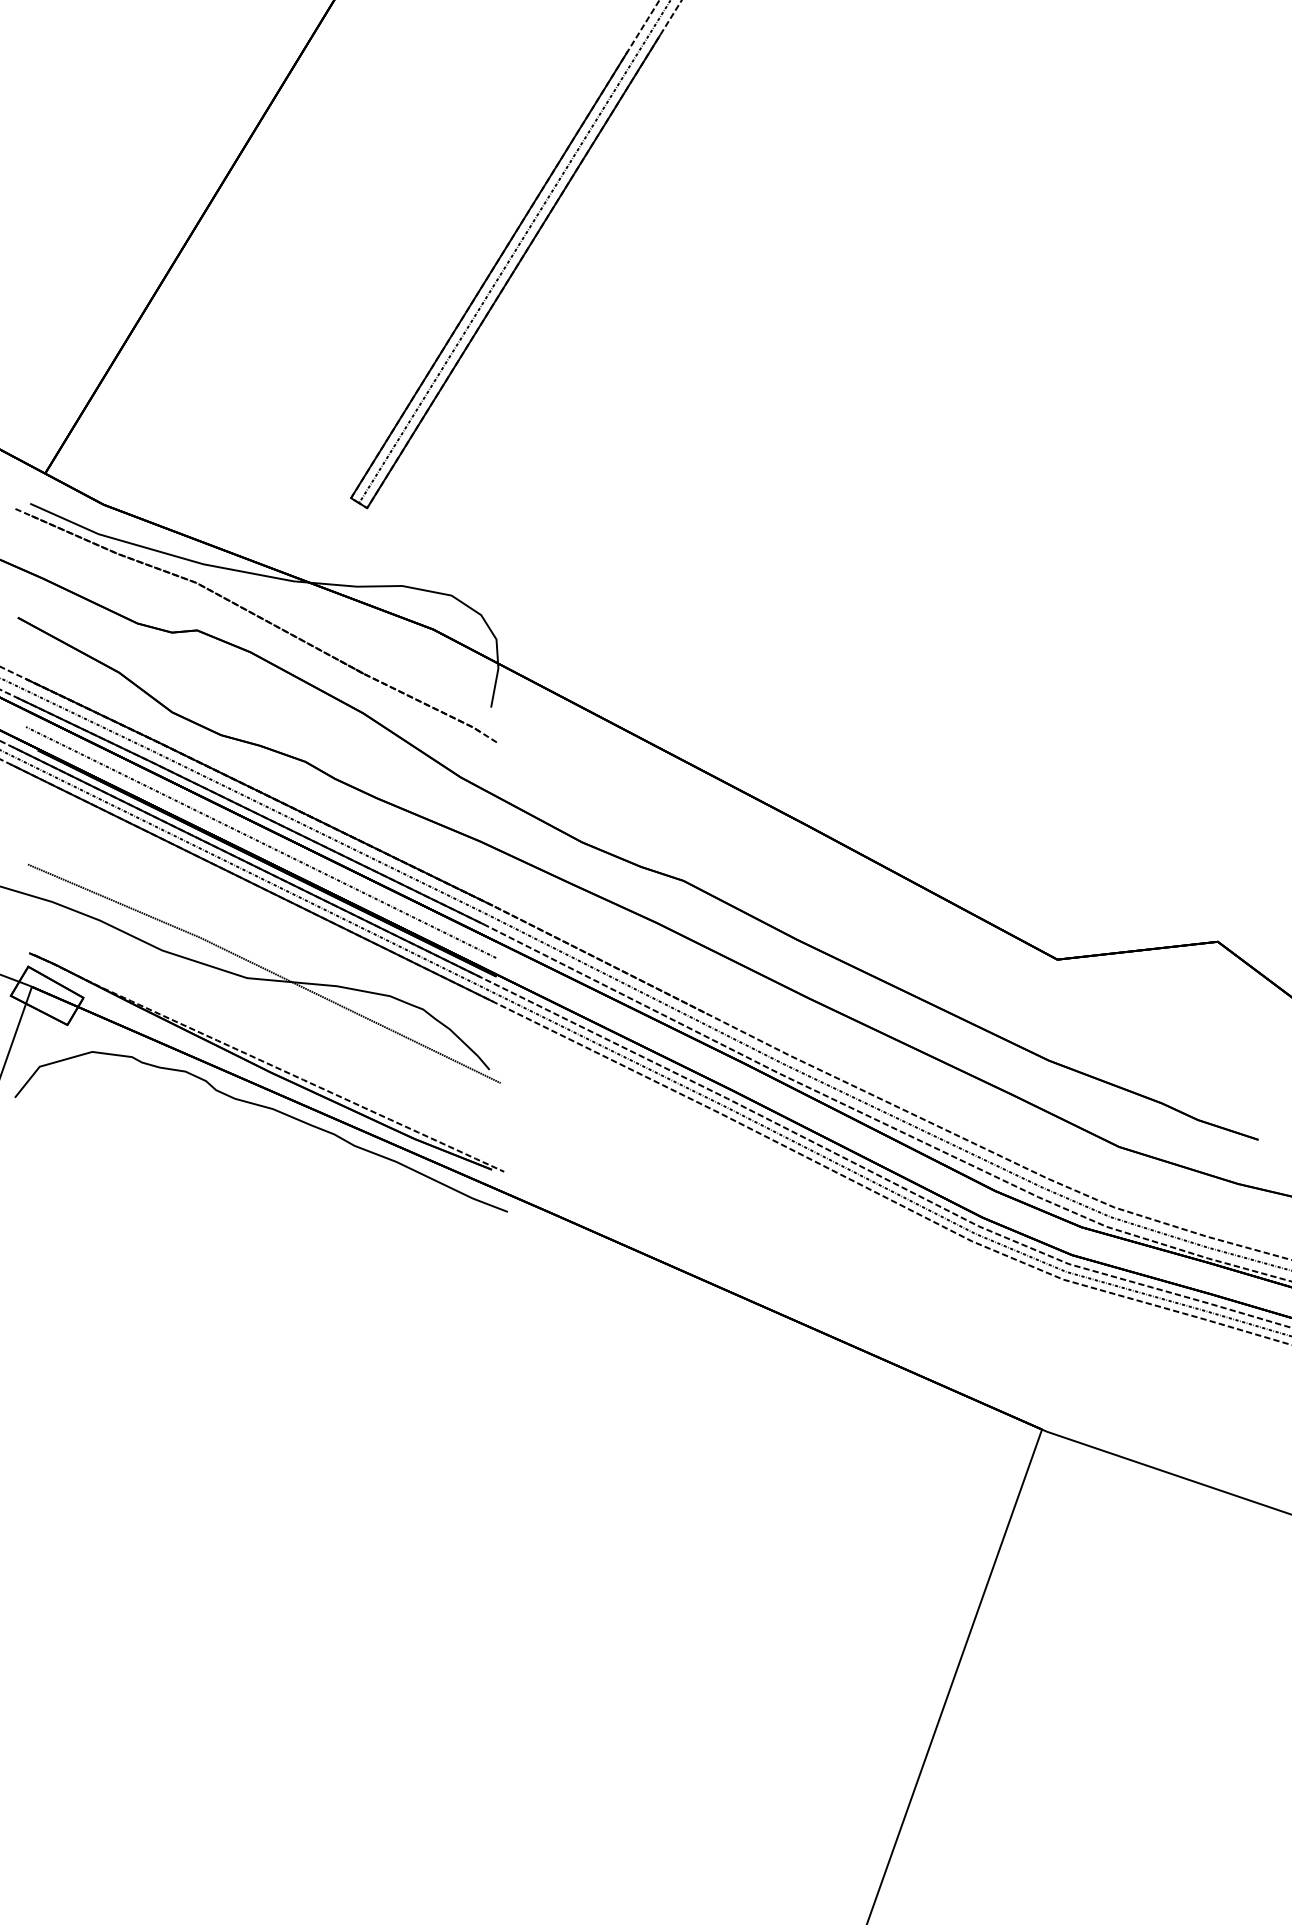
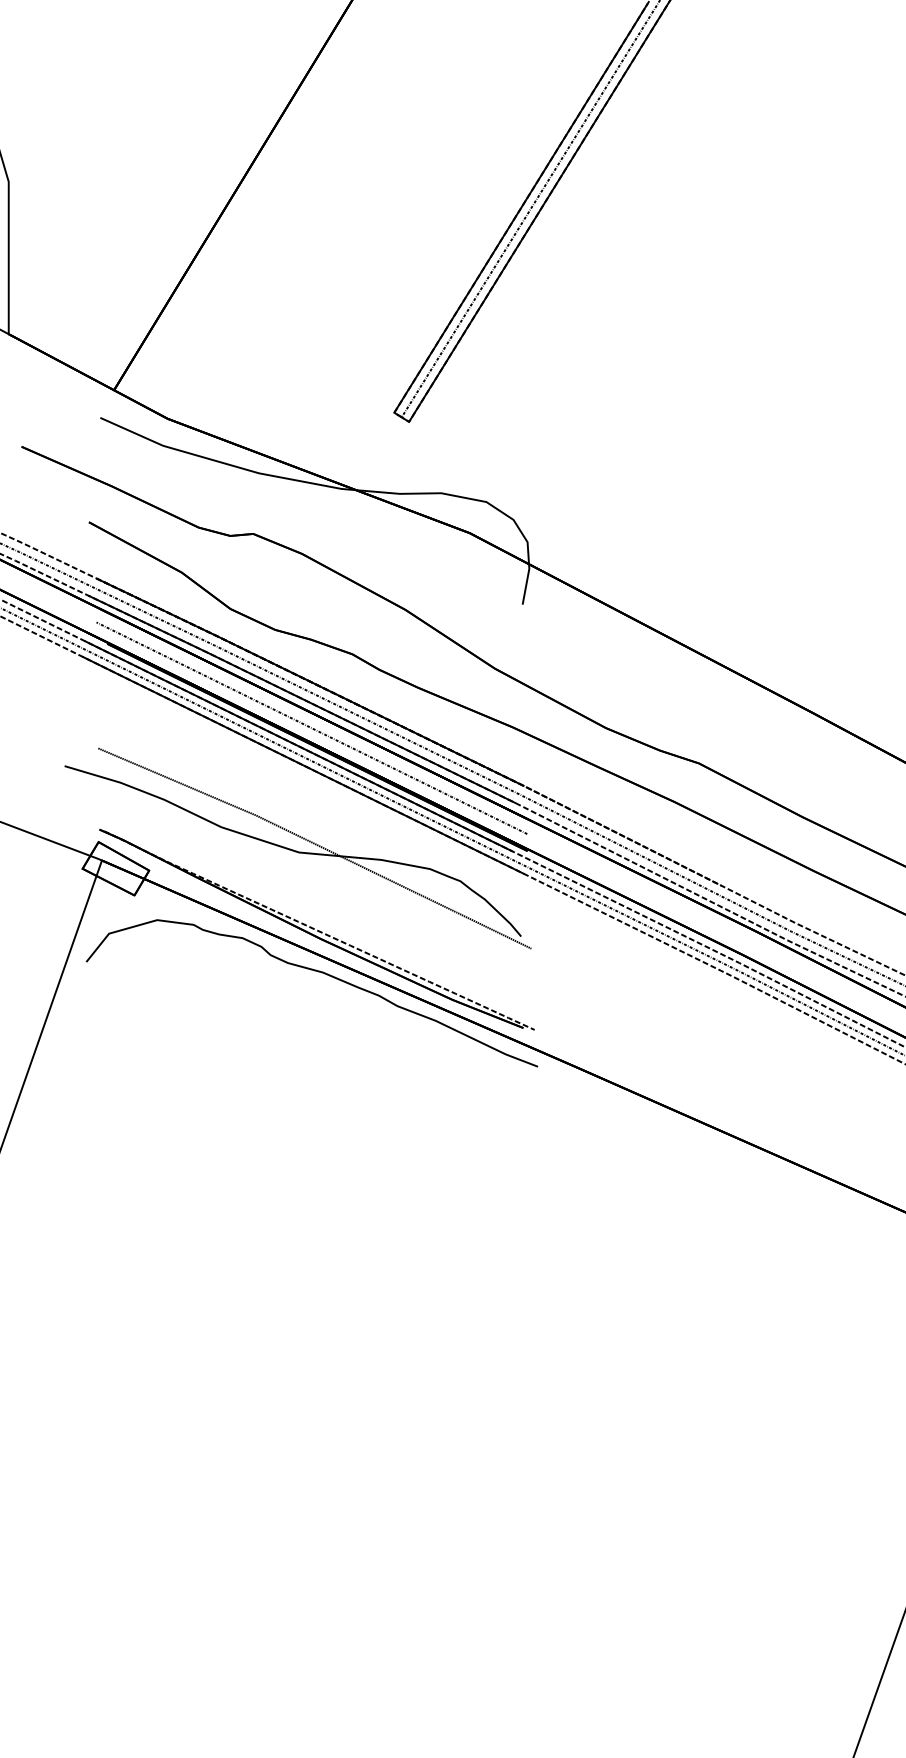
part: (259, 618) -> (310, 523), removed

